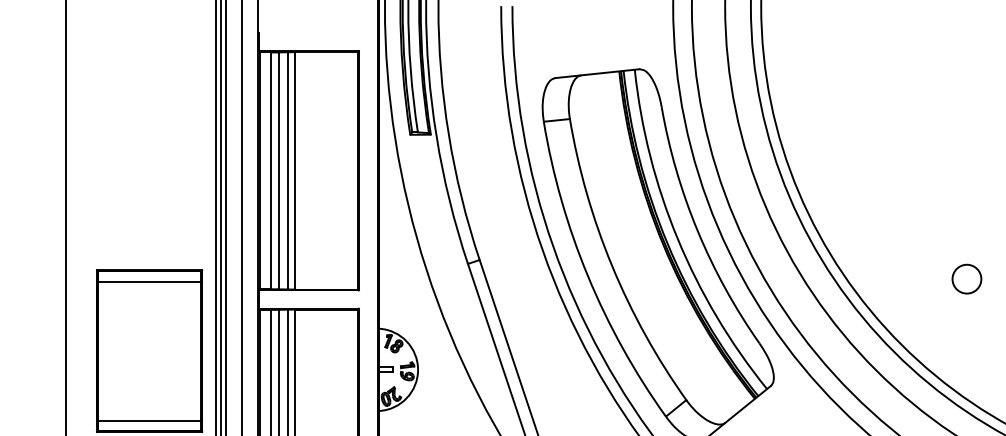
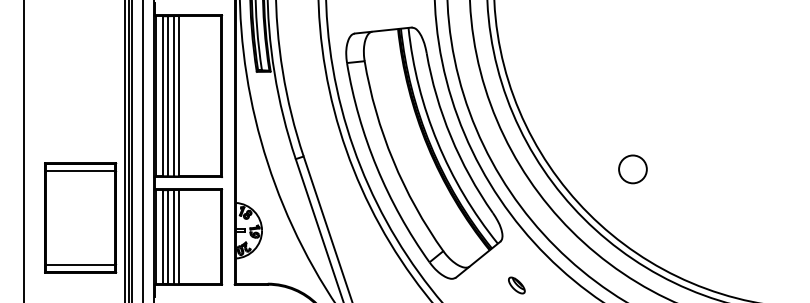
circle: (966, 279) -> (632, 169), size x1.43

